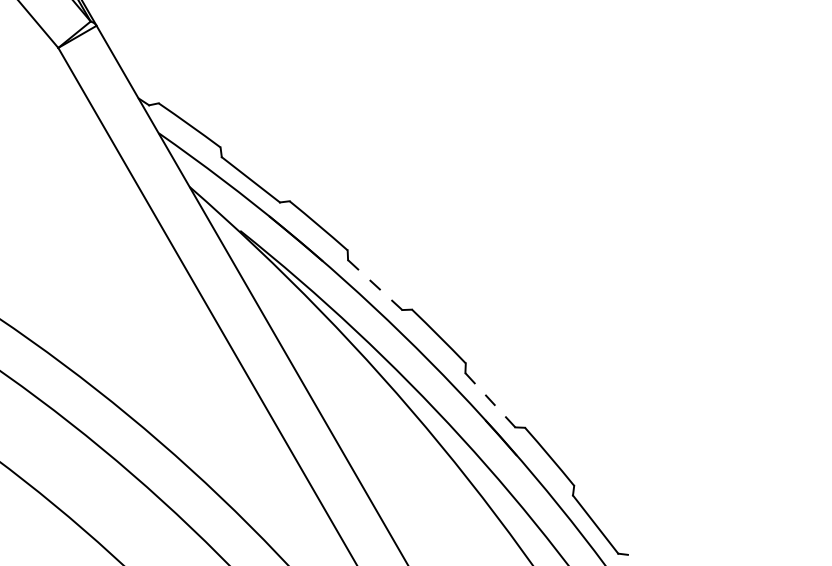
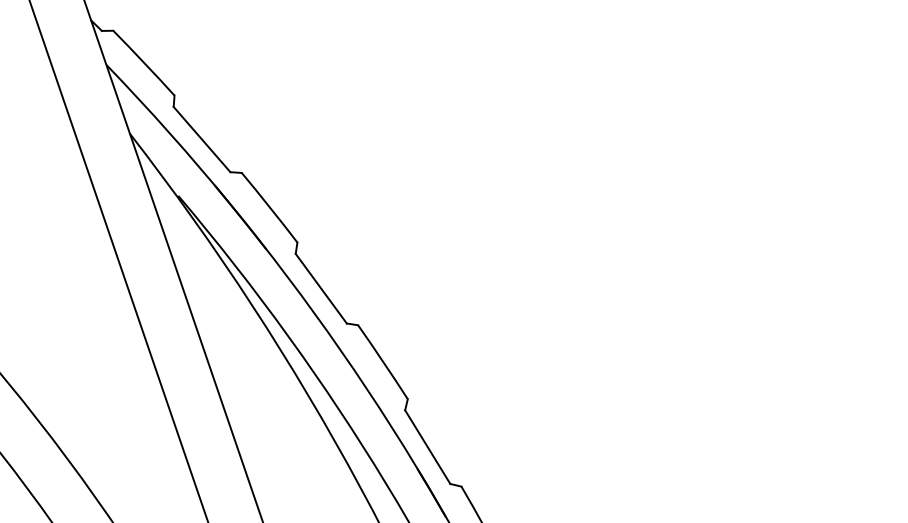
line: (375, 285) -> (321, 289), dashed -> solid
line: (490, 400) -> (427, 447), dashed -> solid

